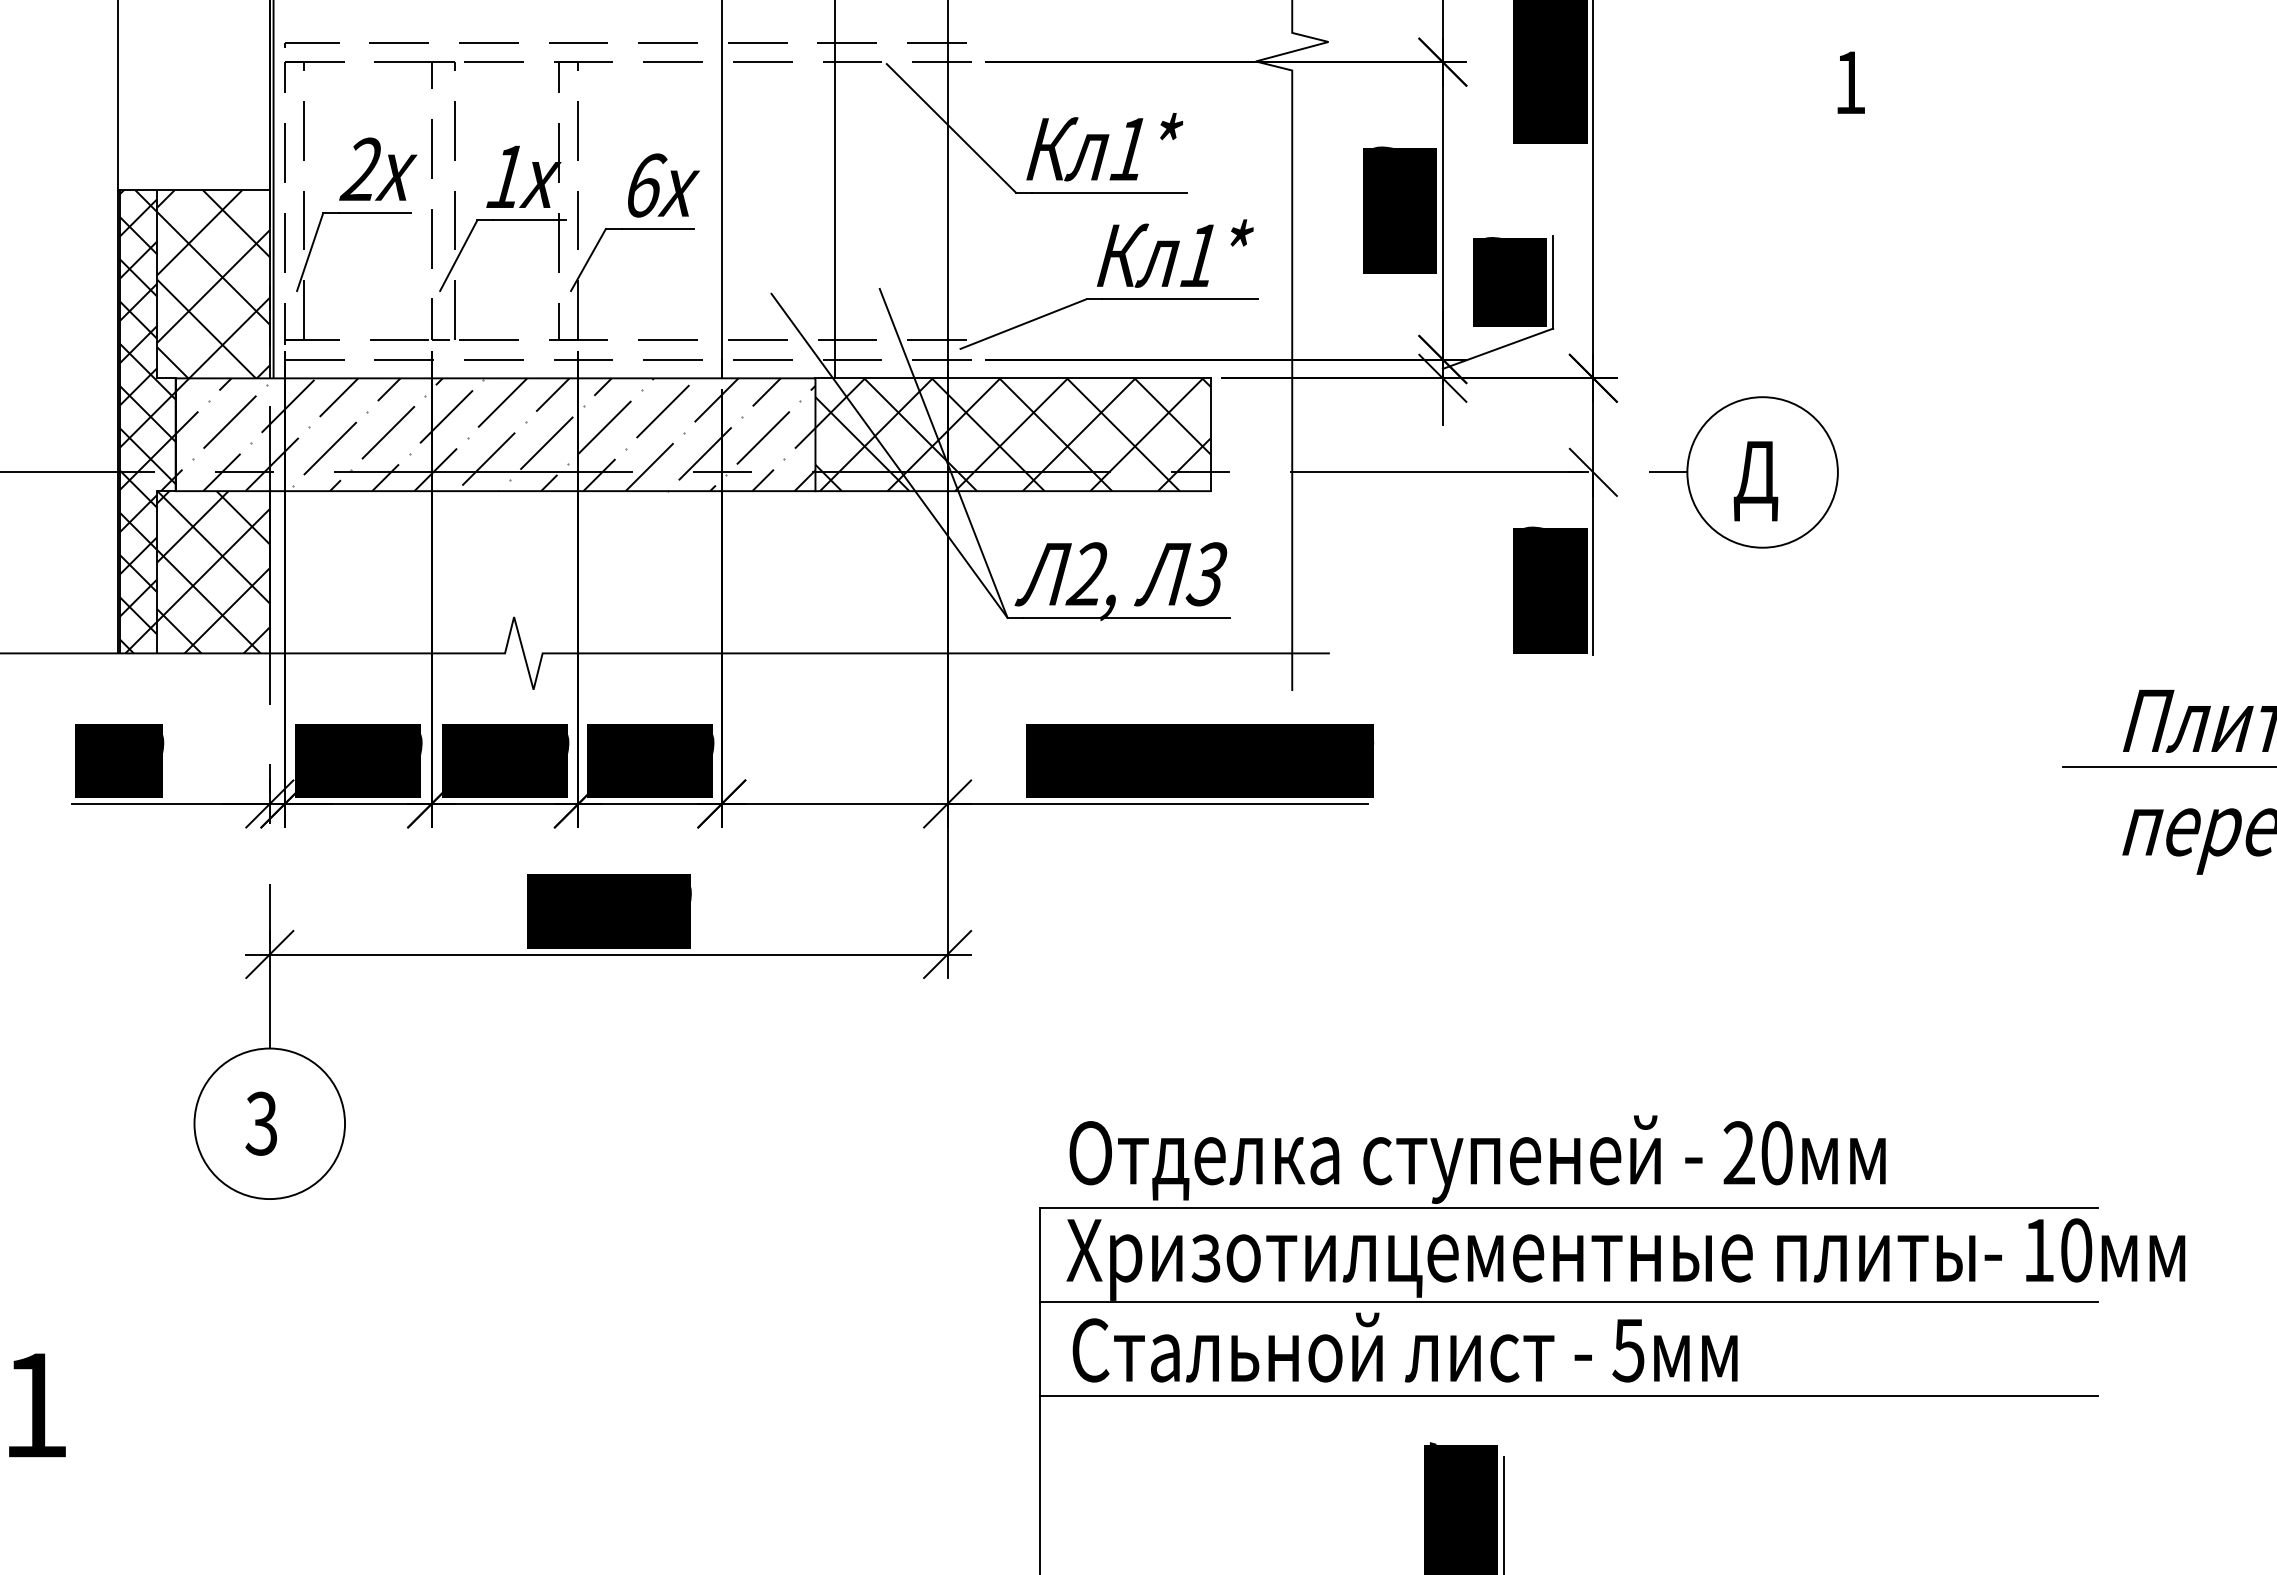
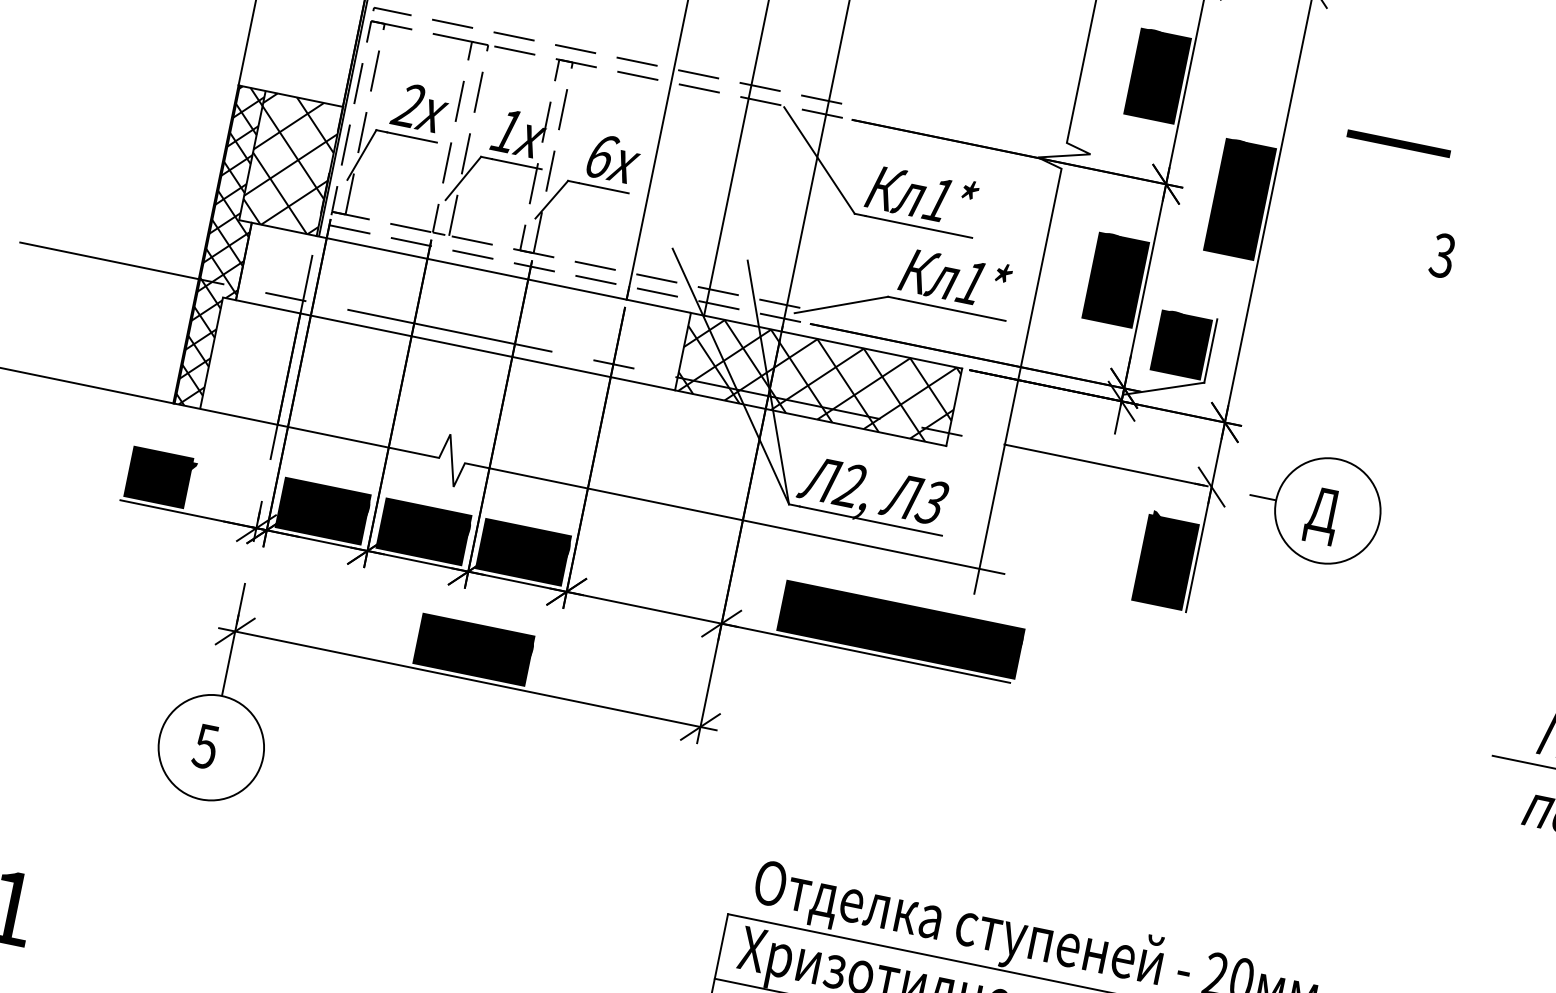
text: (1849, 82) -> (1442, 255), 1 -> 3
hatch: (495, 434) -> (463, 306), removed
text: (1530, 524) -> (1161, 513), 250 -> 357
hatch: (212, 572) -> (249, 361), removed
text: (166, 741) -> (194, 470), 40 -> 47
text: (261, 1123) -> (205, 746), 3 -> 5

